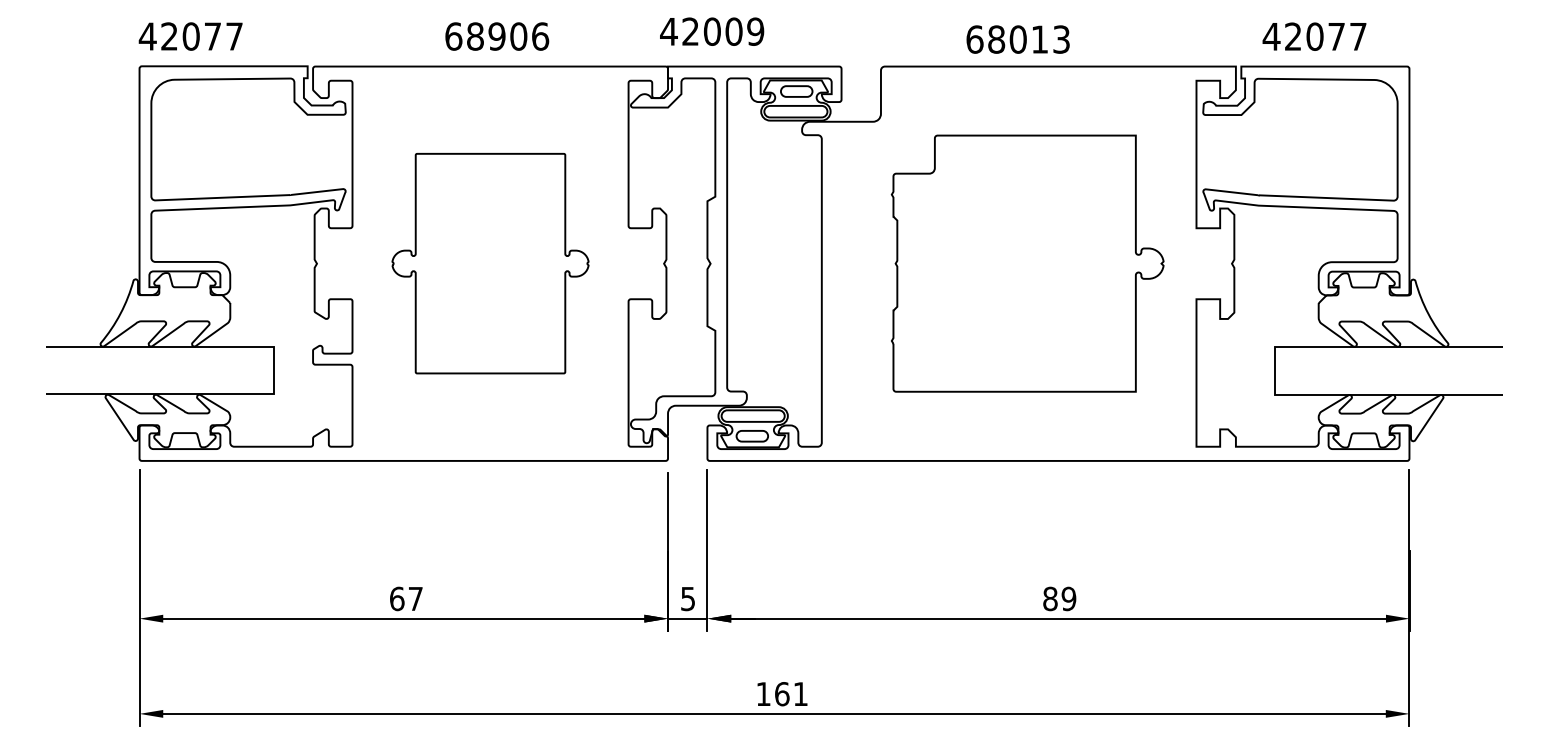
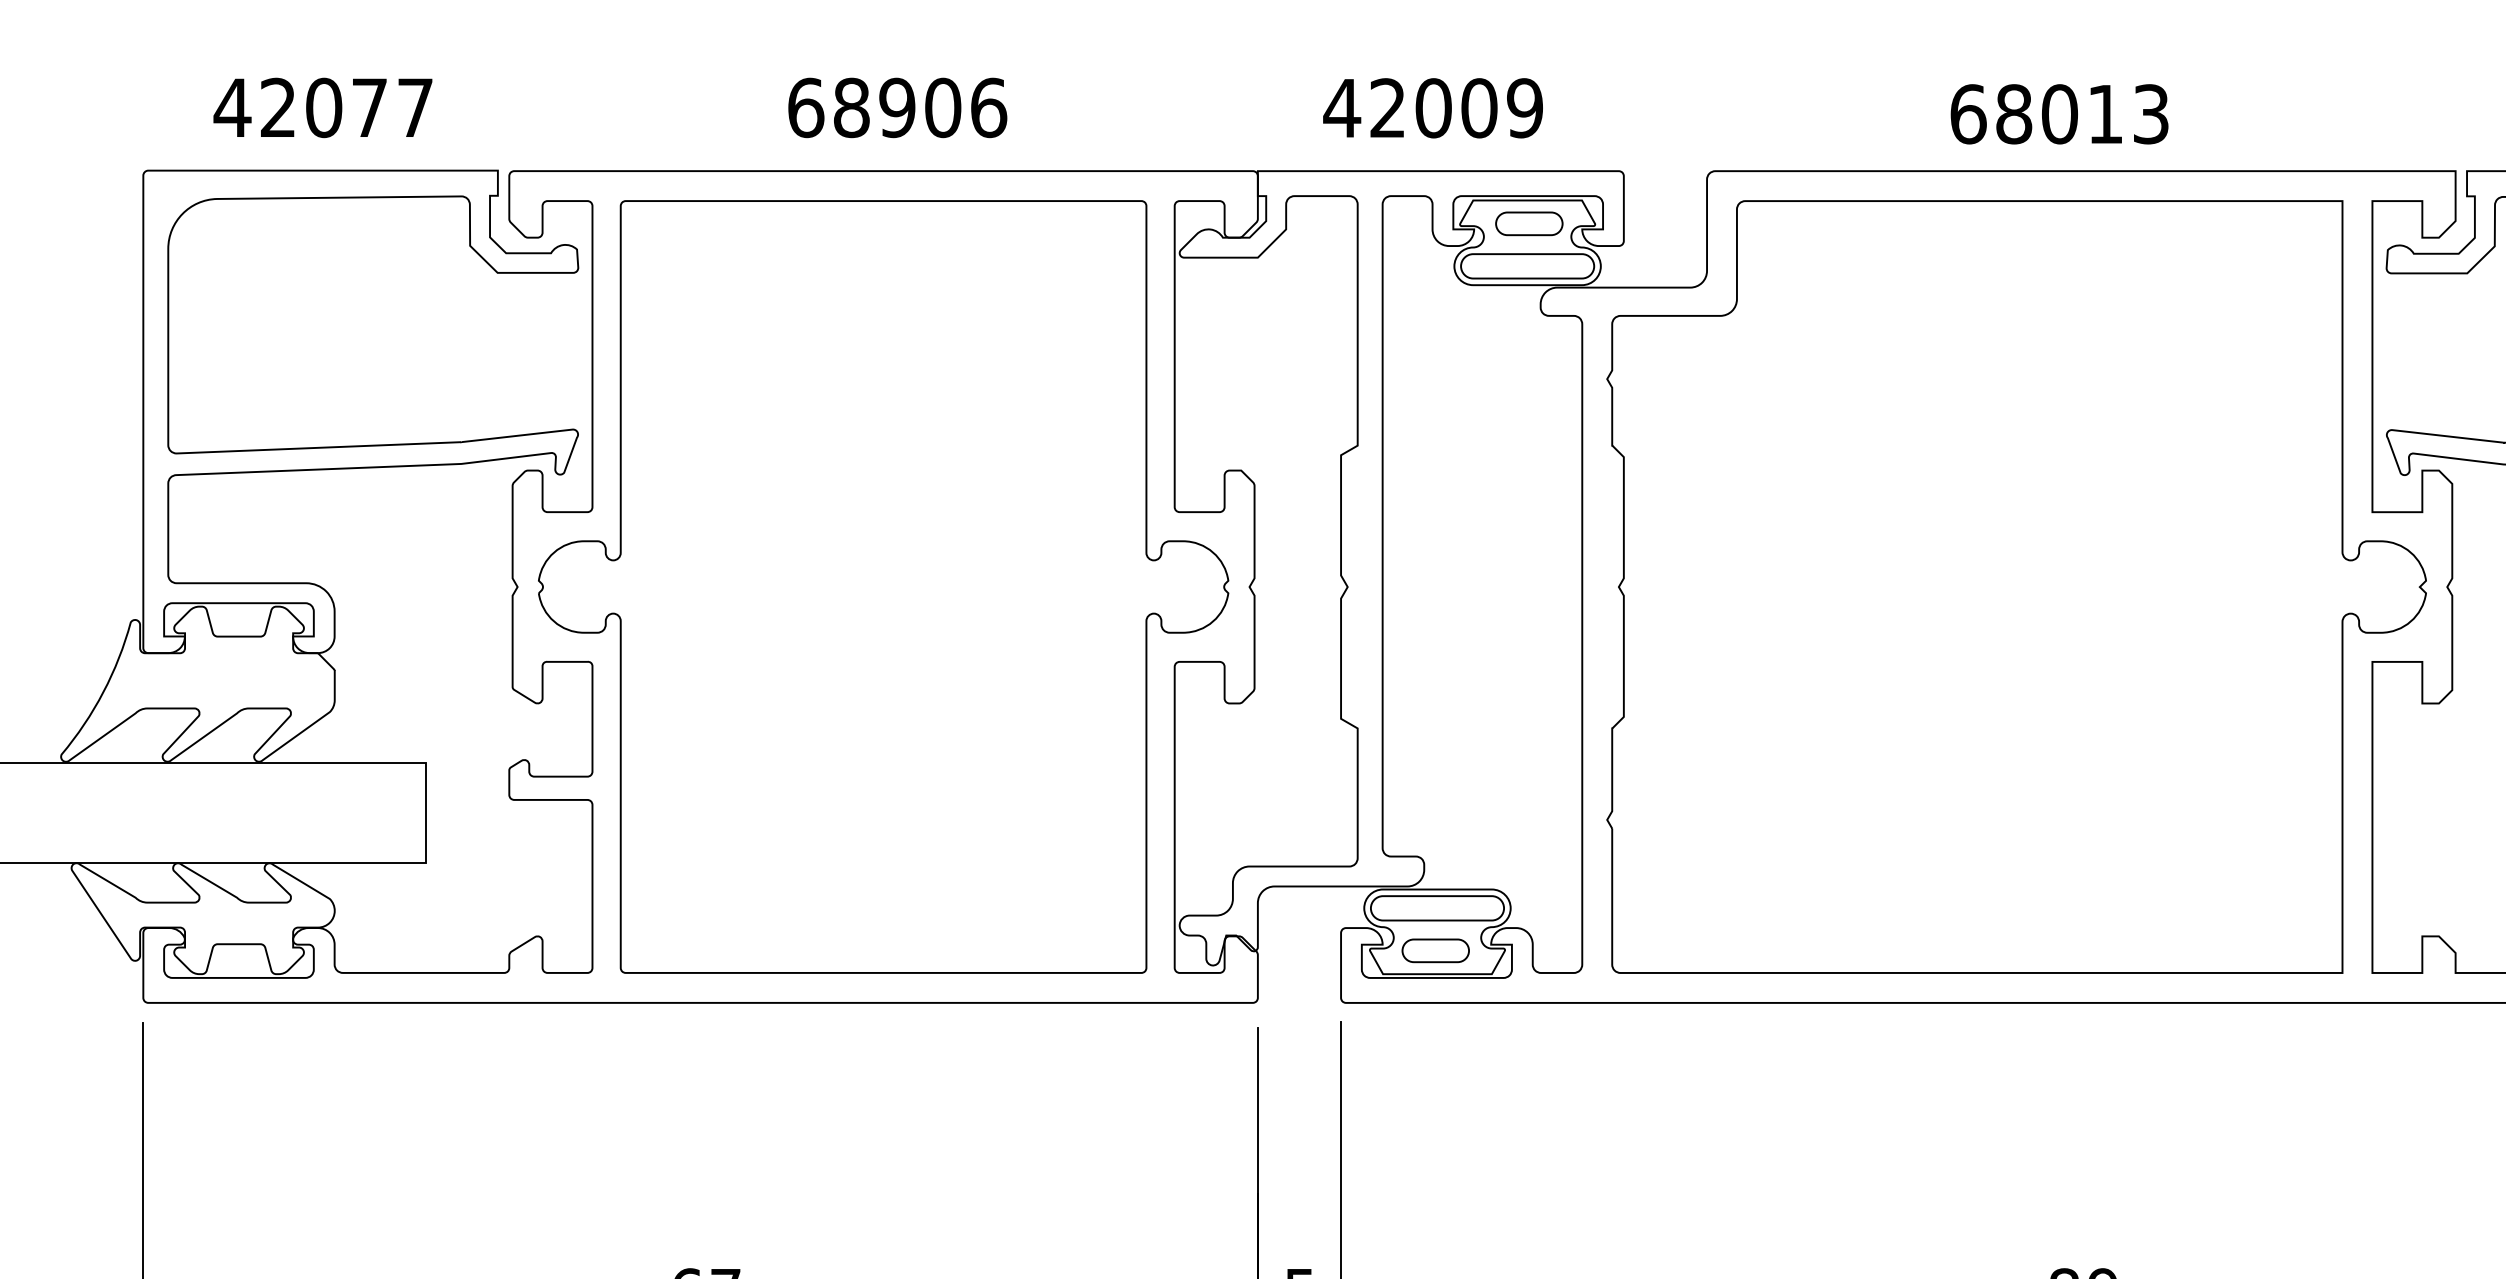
text: (712, 31) -> (1433, 107), moved
text: (190, 36) -> (322, 107), moved
text: (1017, 39) -> (2058, 114), moved
part: (490, 263) -> (883, 586), size x1.67
part: (1027, 263) -> (2016, 586), size x1.43

